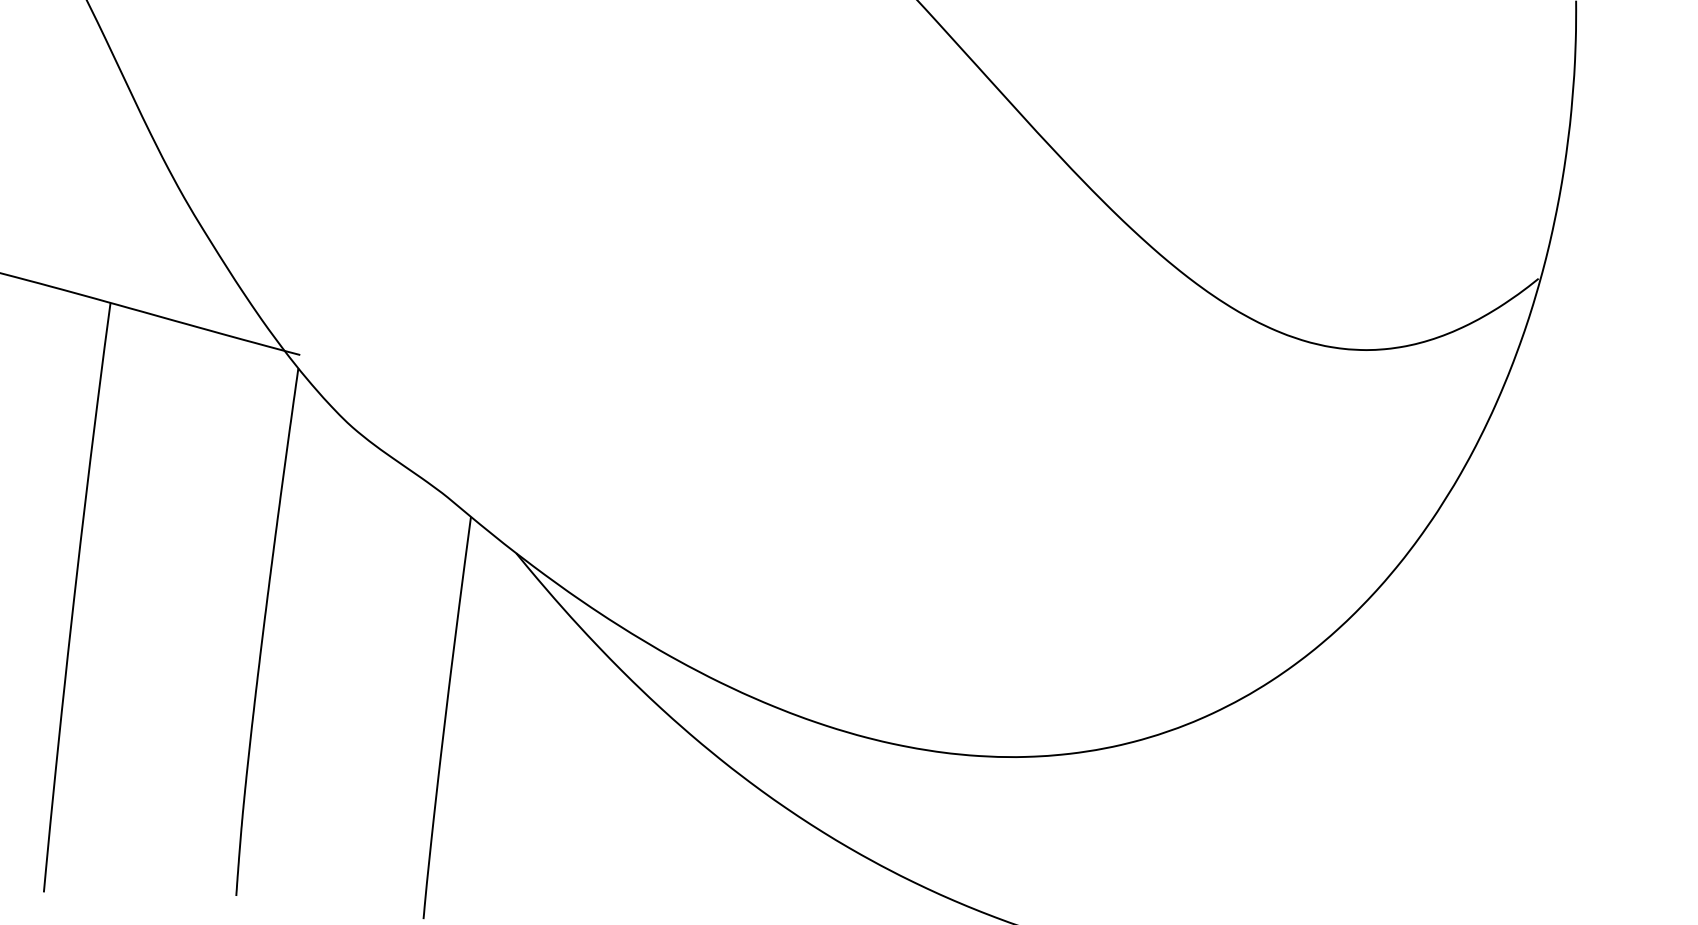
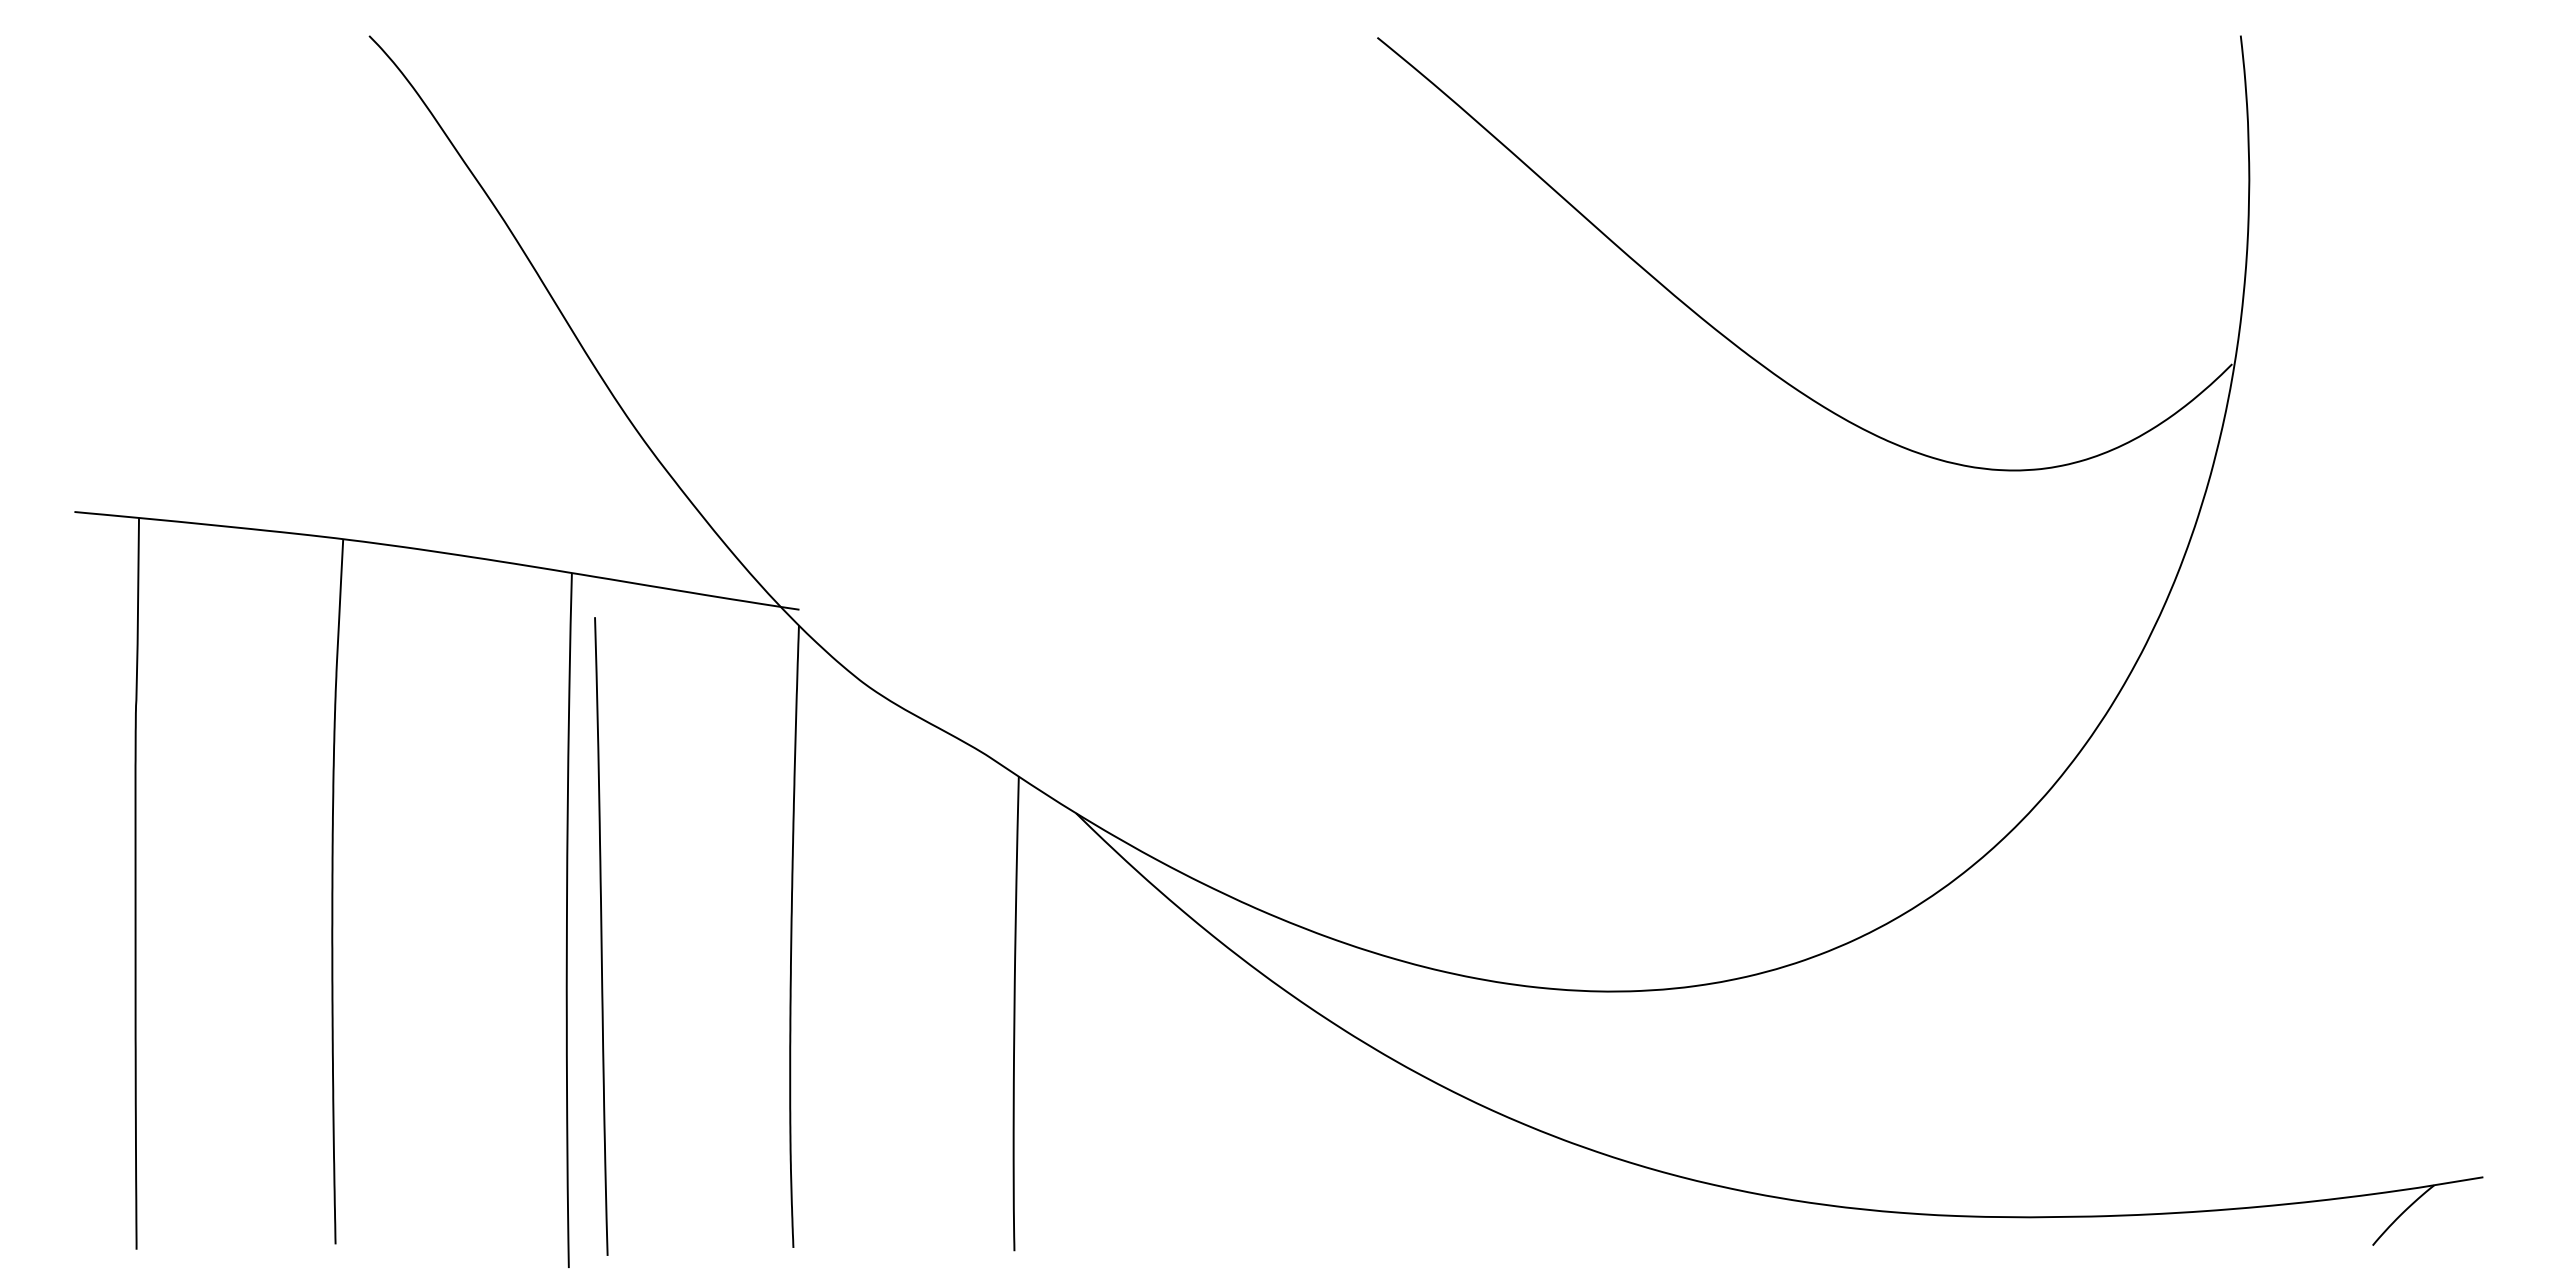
line: (102, 614) -> (601, 936), added

